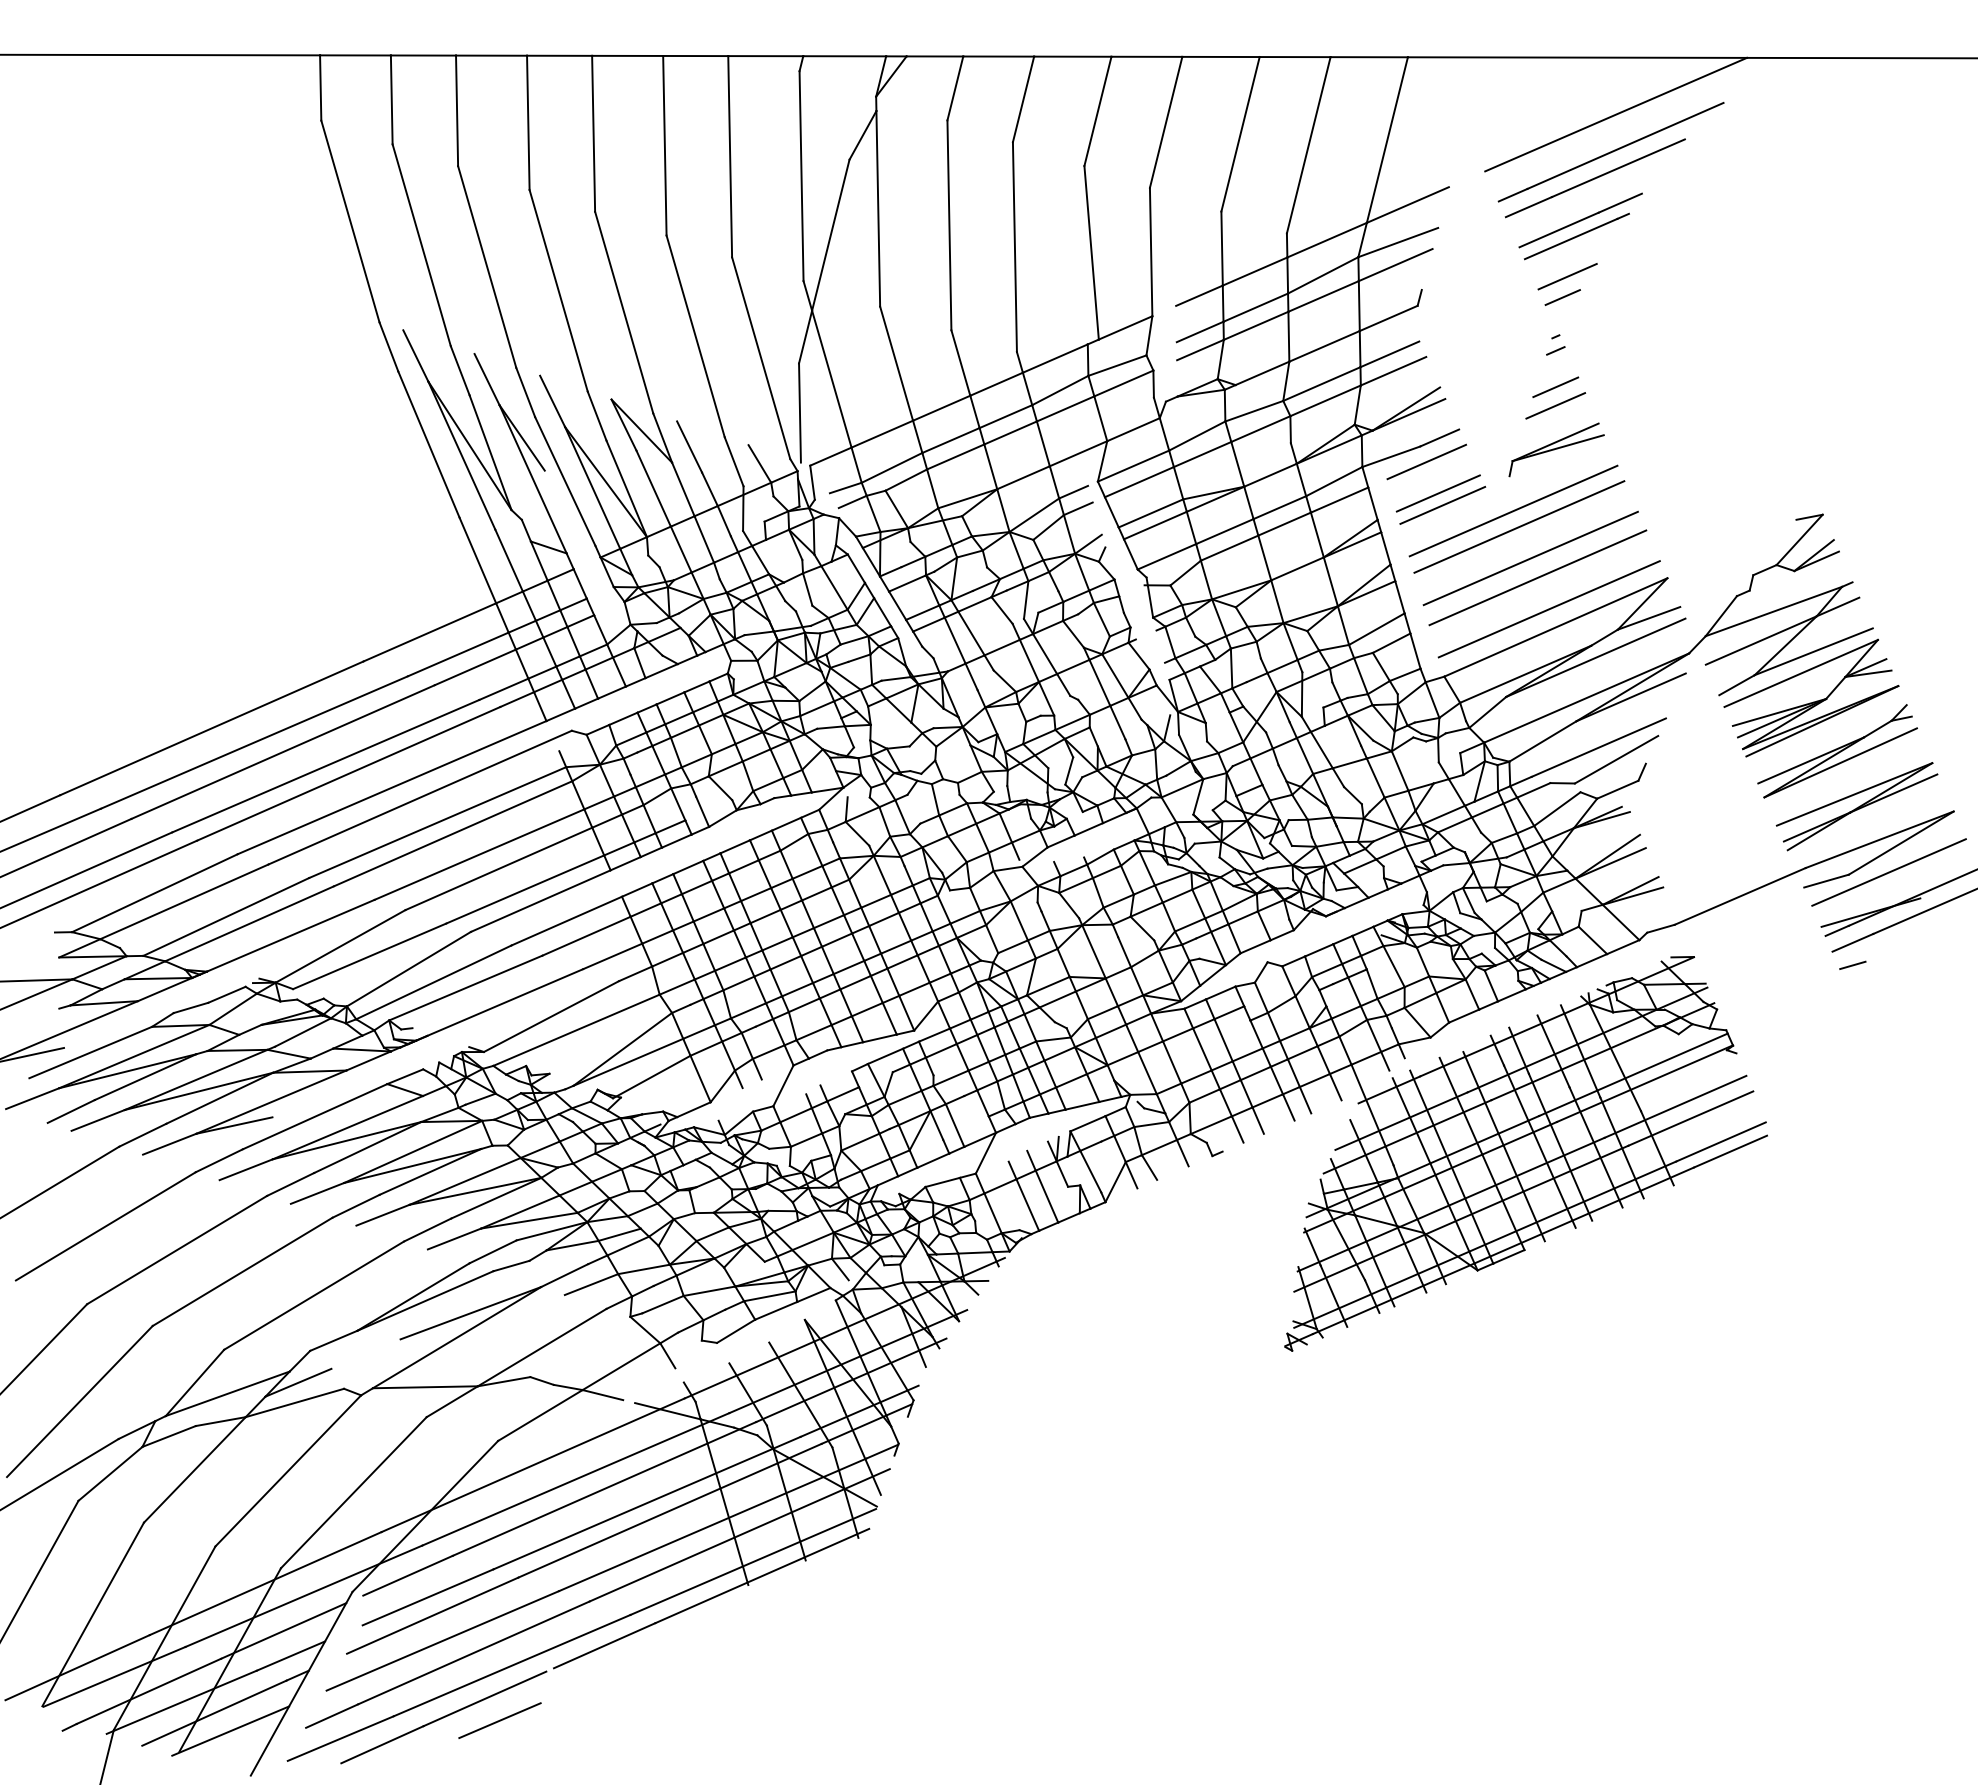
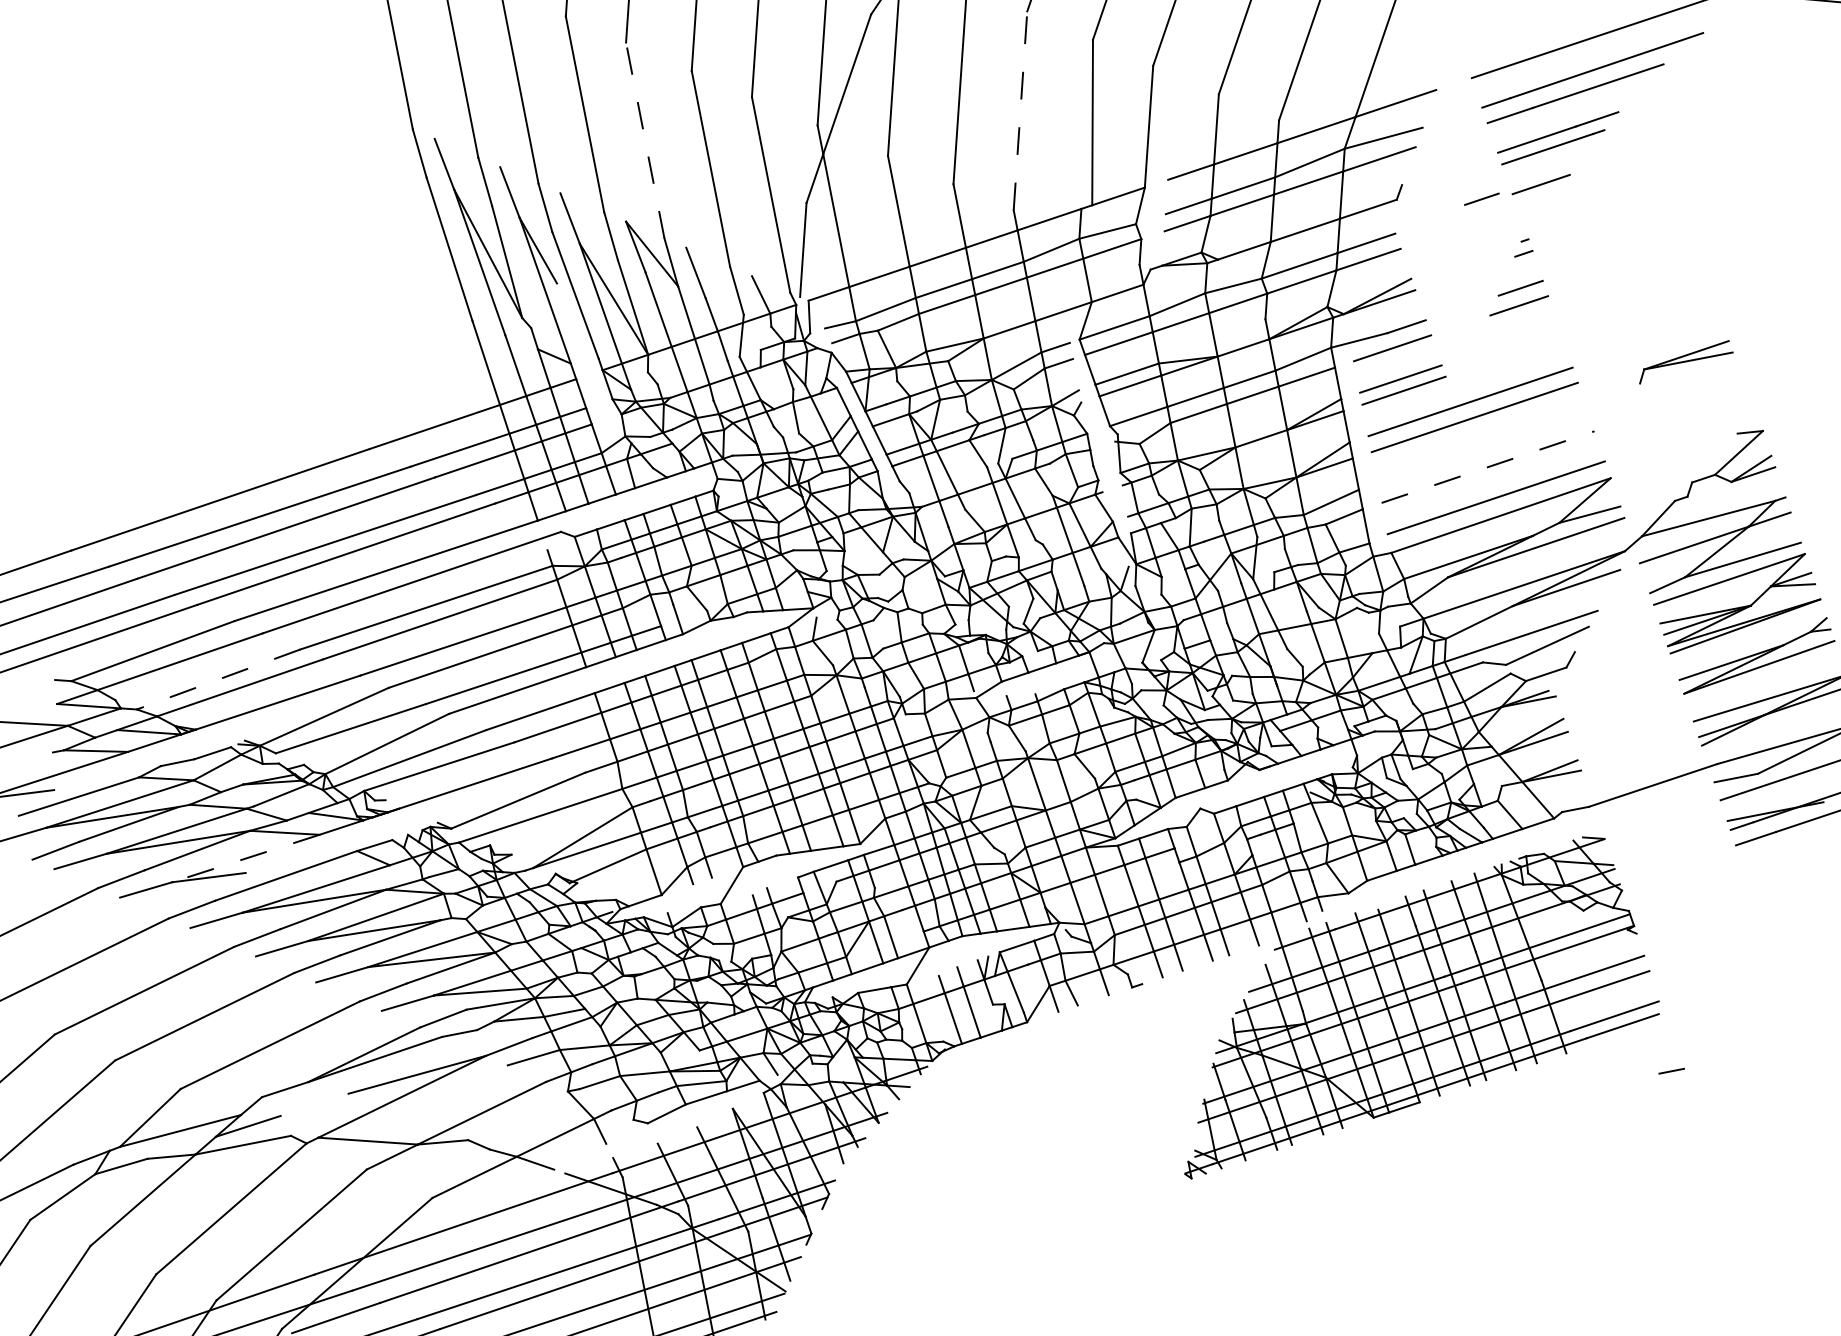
line: (1014, 247) -> (1020, 111), solid -> dashed
line: (1562, 297) -> (1481, 199), moved
line: (624, 312) -> (645, 140), solid -> dashed
part: (1556, 449) -> (1686, 362), moved
line: (1530, 558) -> (1482, 448), removed
line: (1538, 577) -> (1488, 466), solid -> dashed
line: (226, 916) -> (218, 679), solid -> dashed
line: (1852, 964) -> (1671, 1070), moved
line: (270, 1102) -> (245, 858), solid -> dashed

